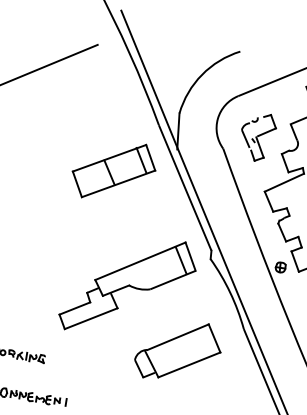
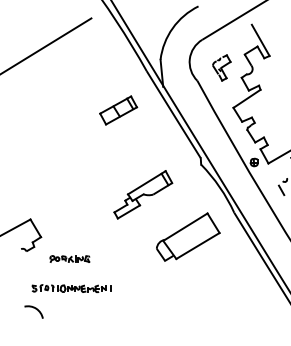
part: (257, 136) -> (221, 67), size x0.7
part: (113, 171) -> (118, 110), size x0.6
part: (128, 286) -> (143, 194), size x0.6

